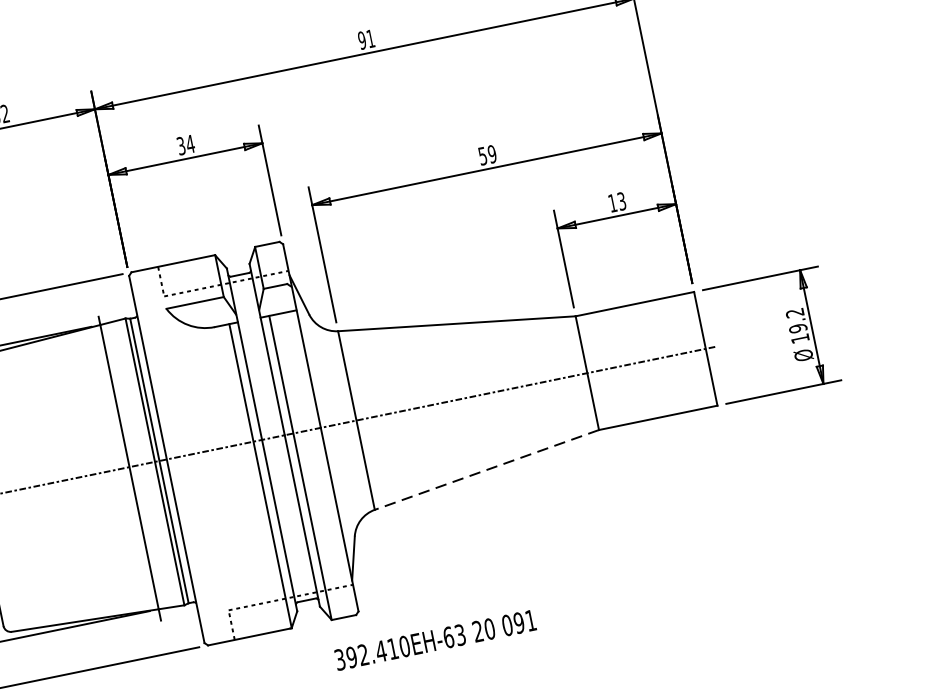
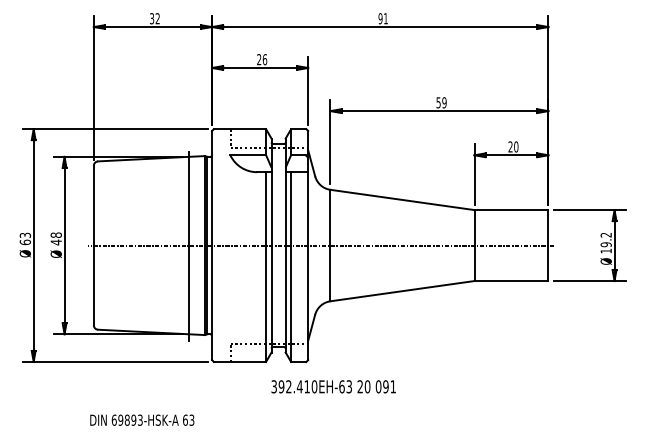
text: (186, 144) -> (262, 59), 34 -> 26
text: (617, 201) -> (513, 146), 13 -> 20
line: (487, 470) -> (402, 291), dashed -> solid
text: (435, 639) -> (333, 386), moved

